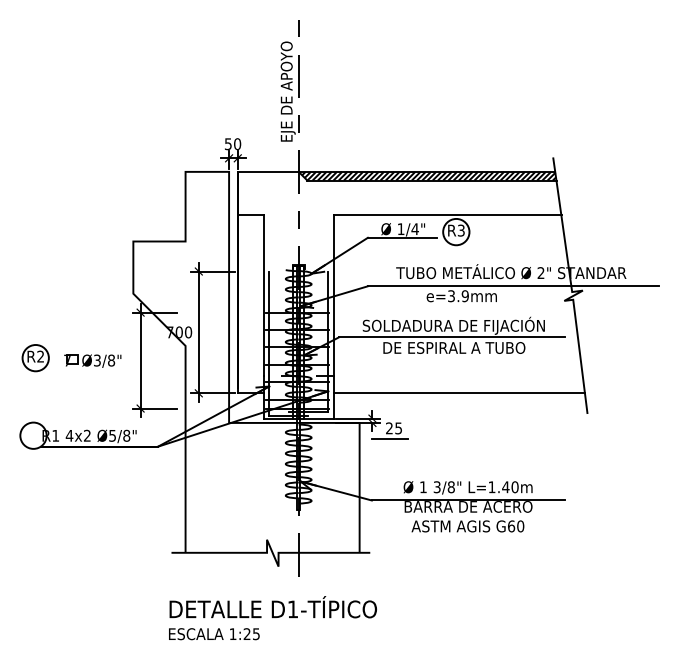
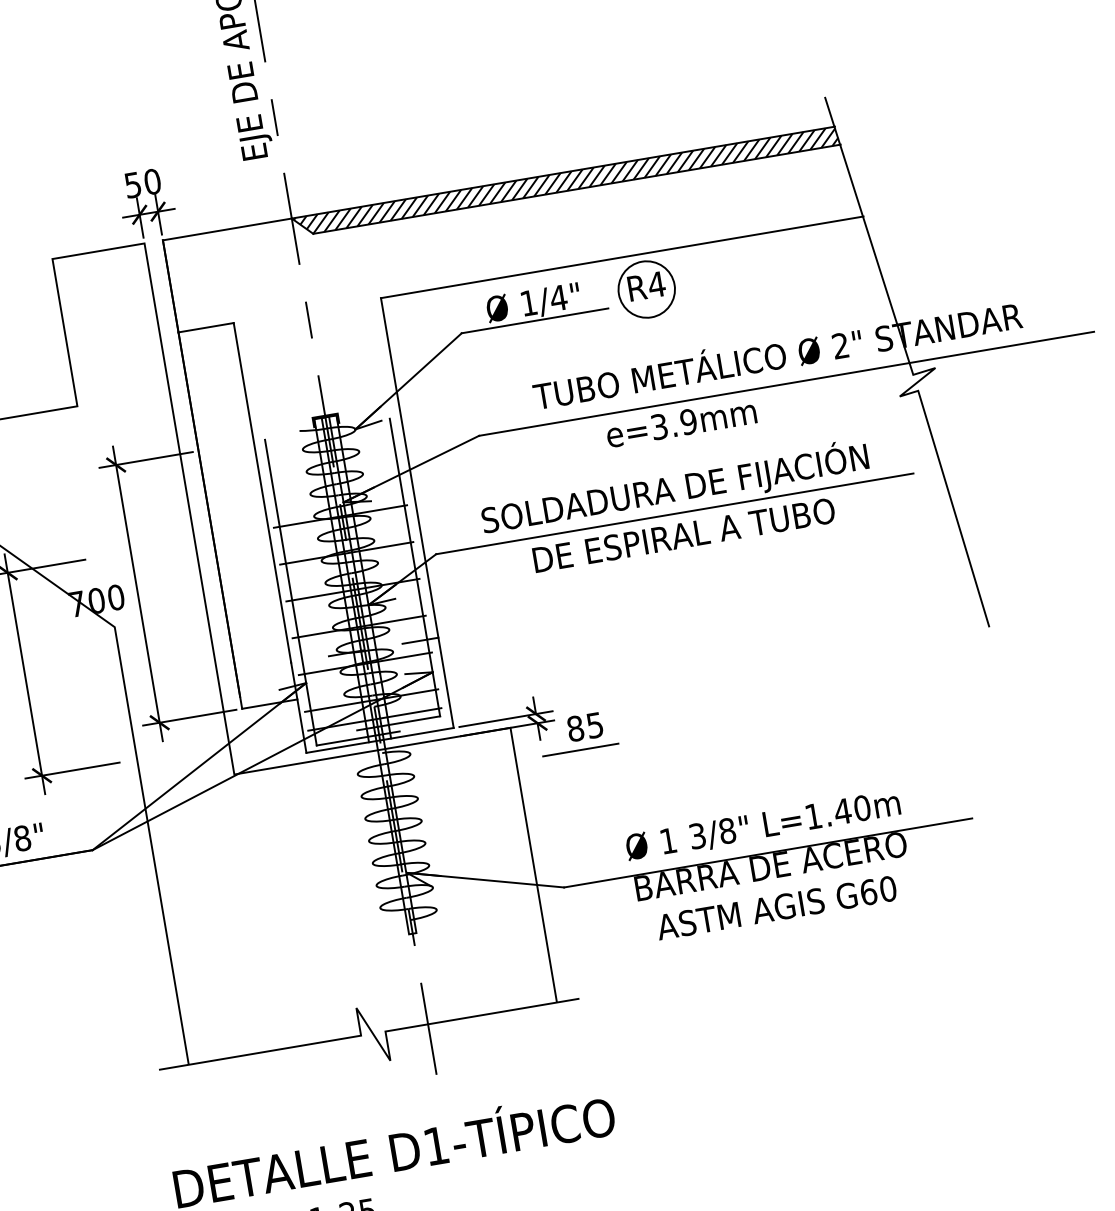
text: (461, 230) -> (657, 284), R3 -> R4
line: (458, 393) -> (709, 630), removed
text: (389, 428) -> (575, 728), 25 -> 85

